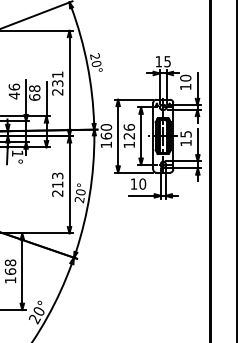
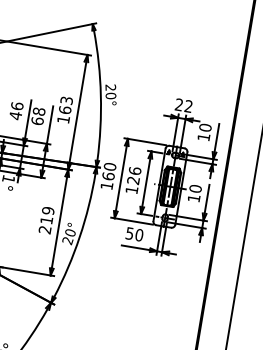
text: (162, 61) -> (183, 105), 15 -> 22
text: (57, 83) -> (64, 110), 231 -> 163
text: (185, 133) -> (195, 187), 15 -> 10
text: (57, 175) -> (48, 210), 213 -> 219
text: (133, 183) -> (129, 232), 10 -> 50

